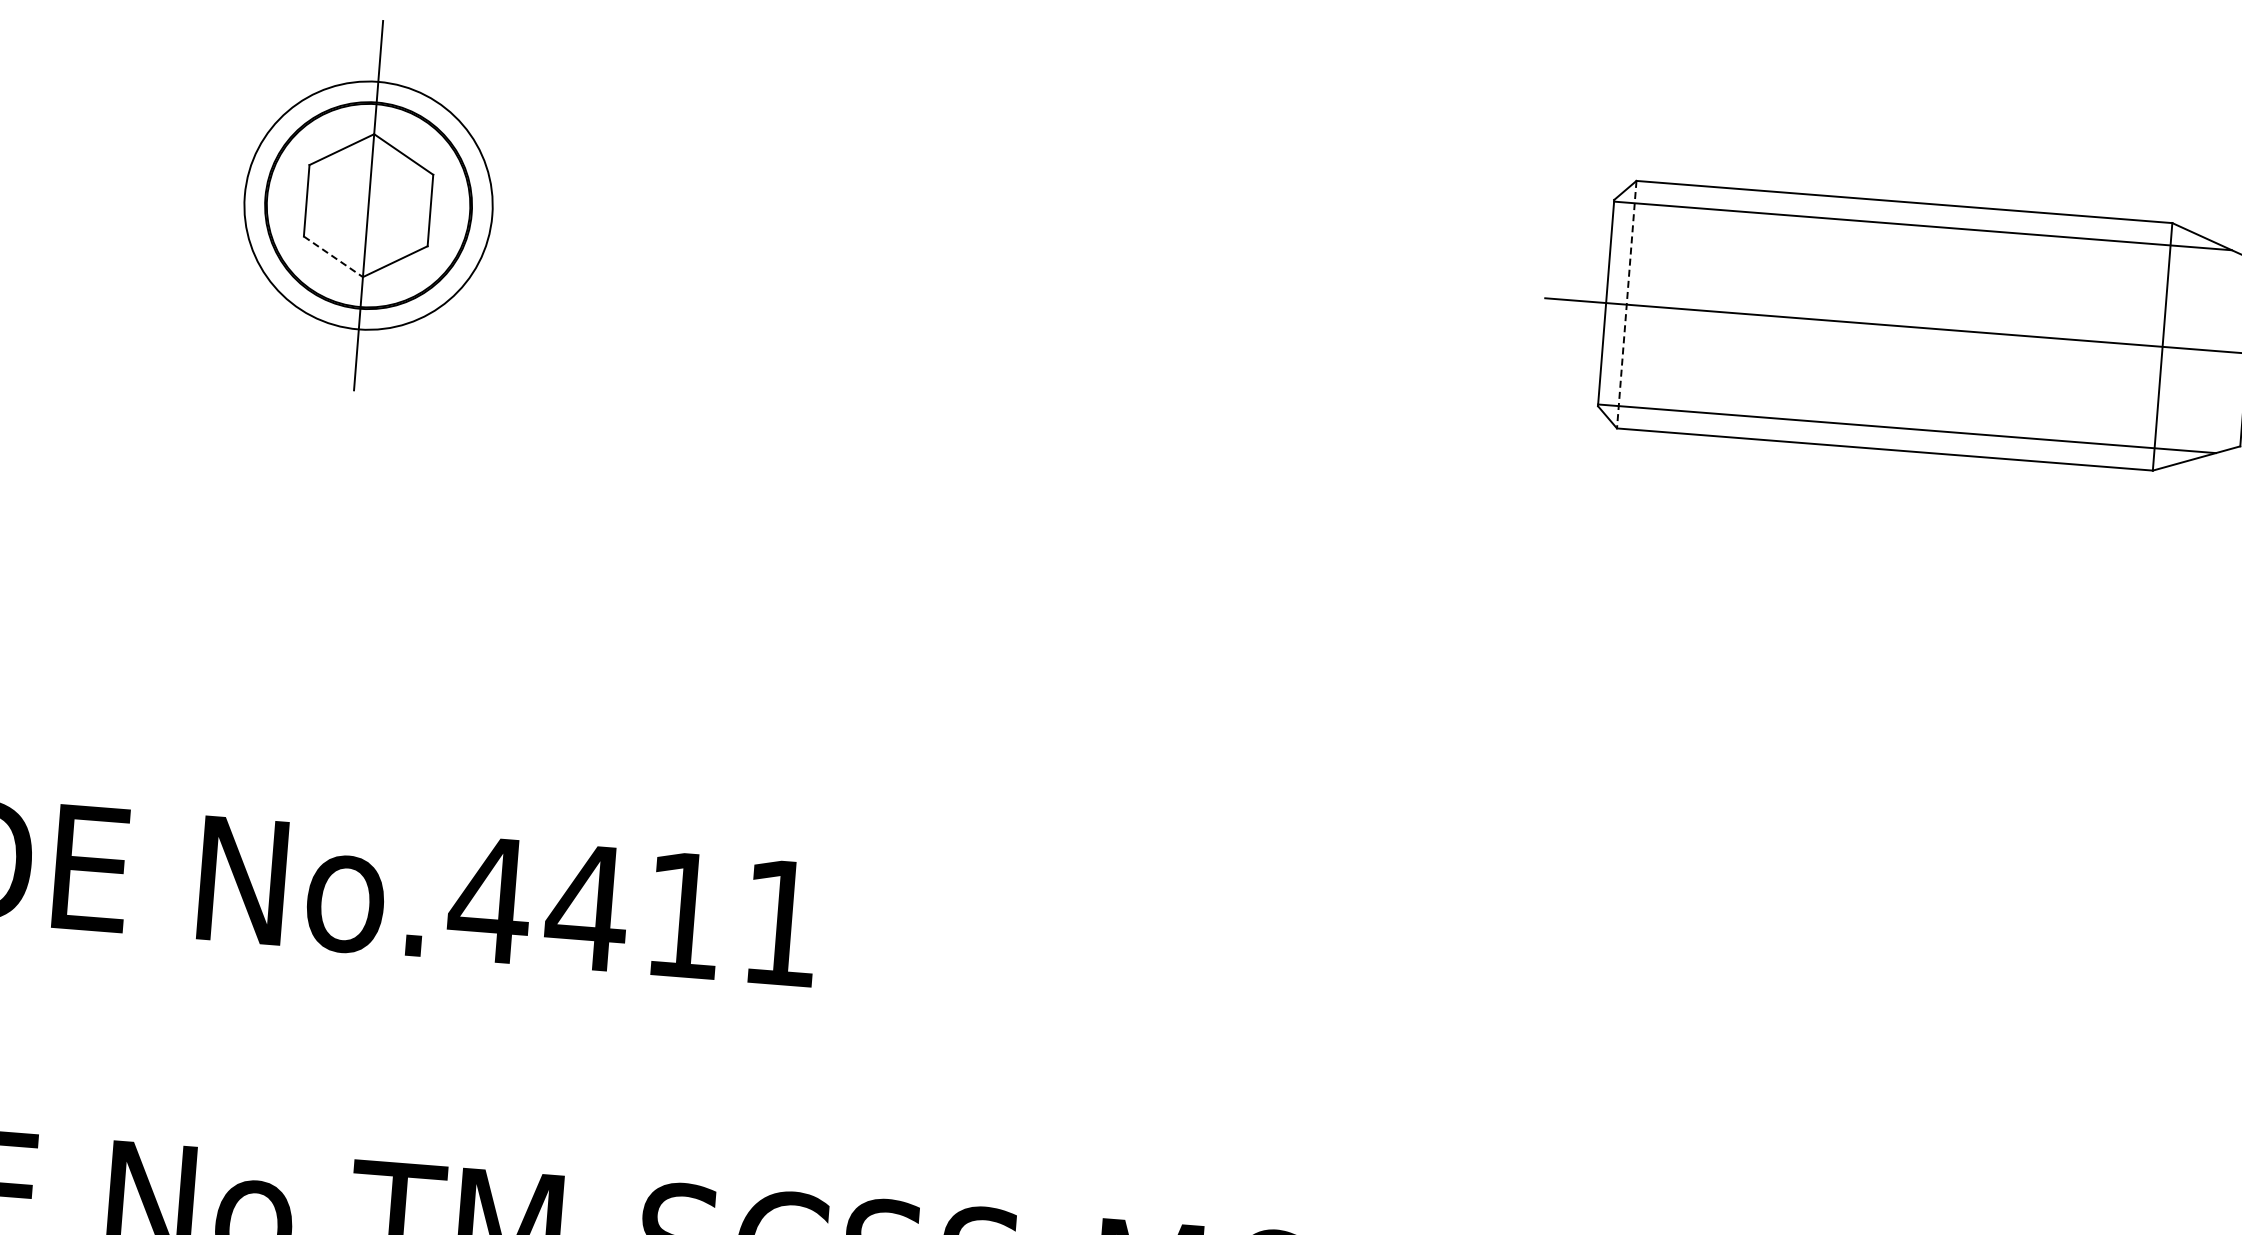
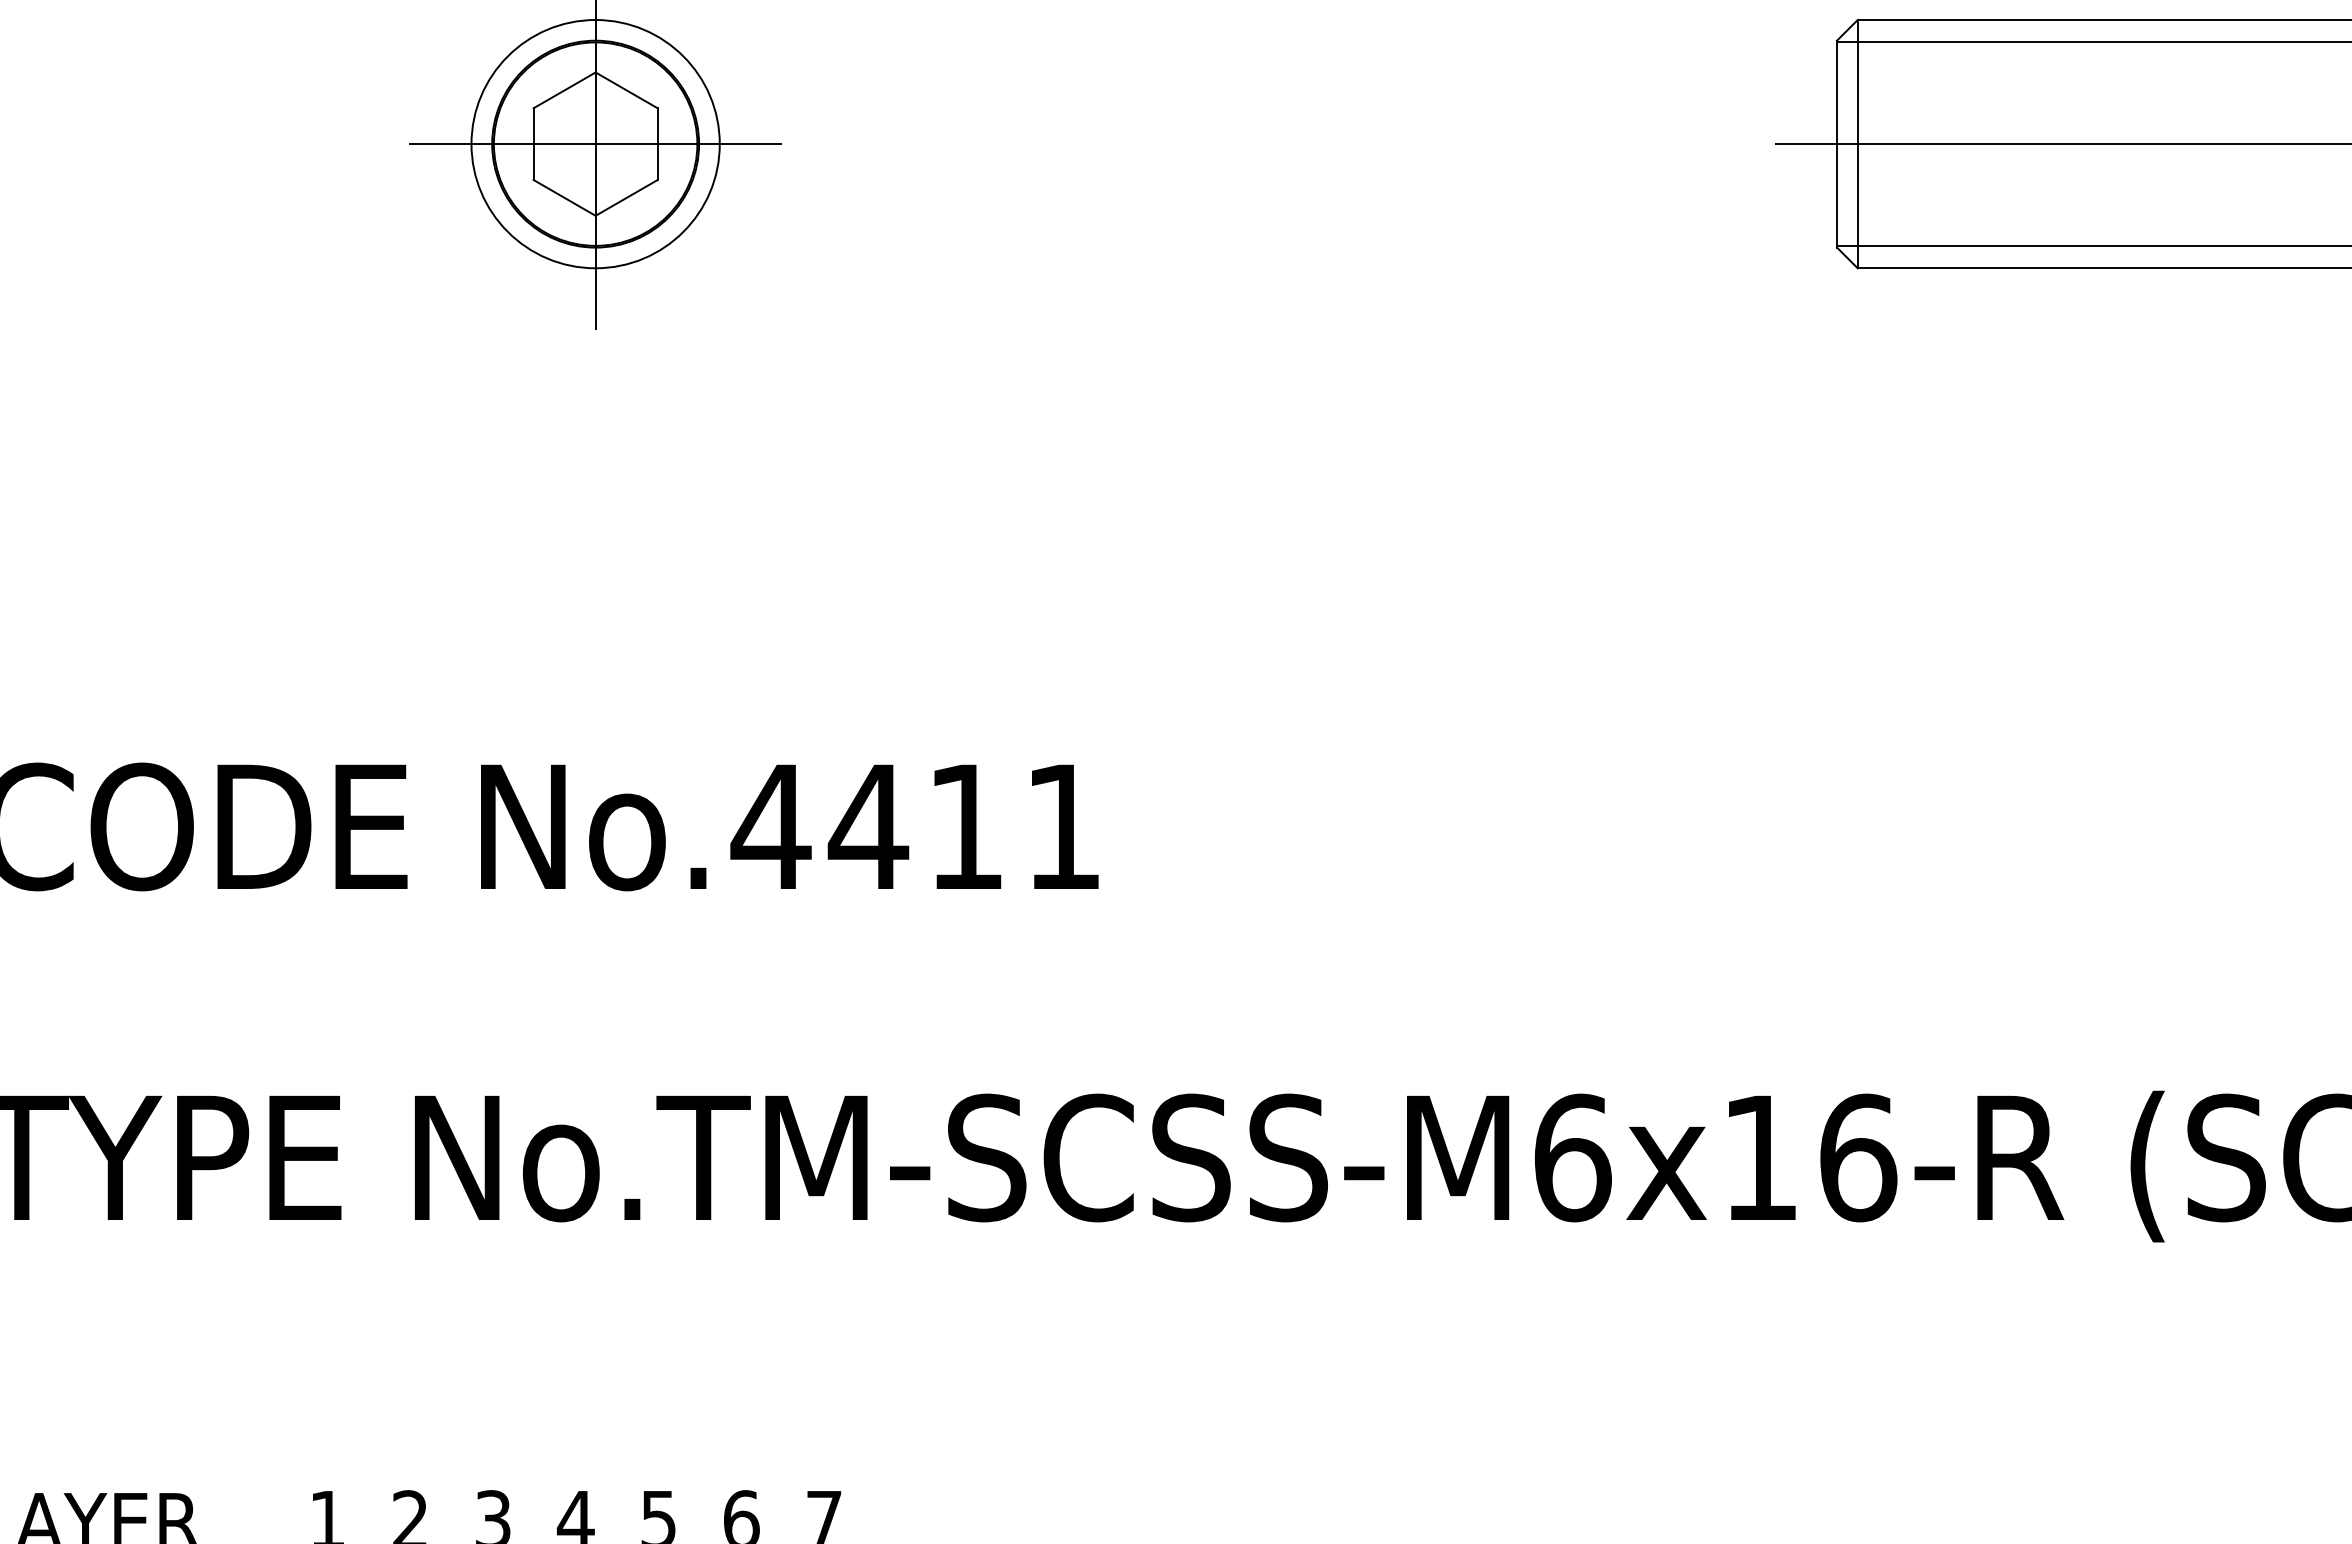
line: (368, 206) -> (595, 144), added
line: (333, 256) -> (564, 197), dashed -> solid
line: (1626, 305) -> (1857, 144), dashed -> solid

